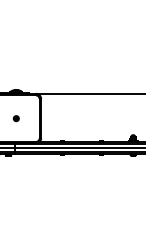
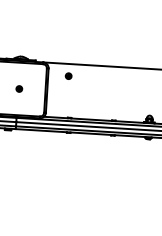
part: (58, 104) -> (67, 75), added

